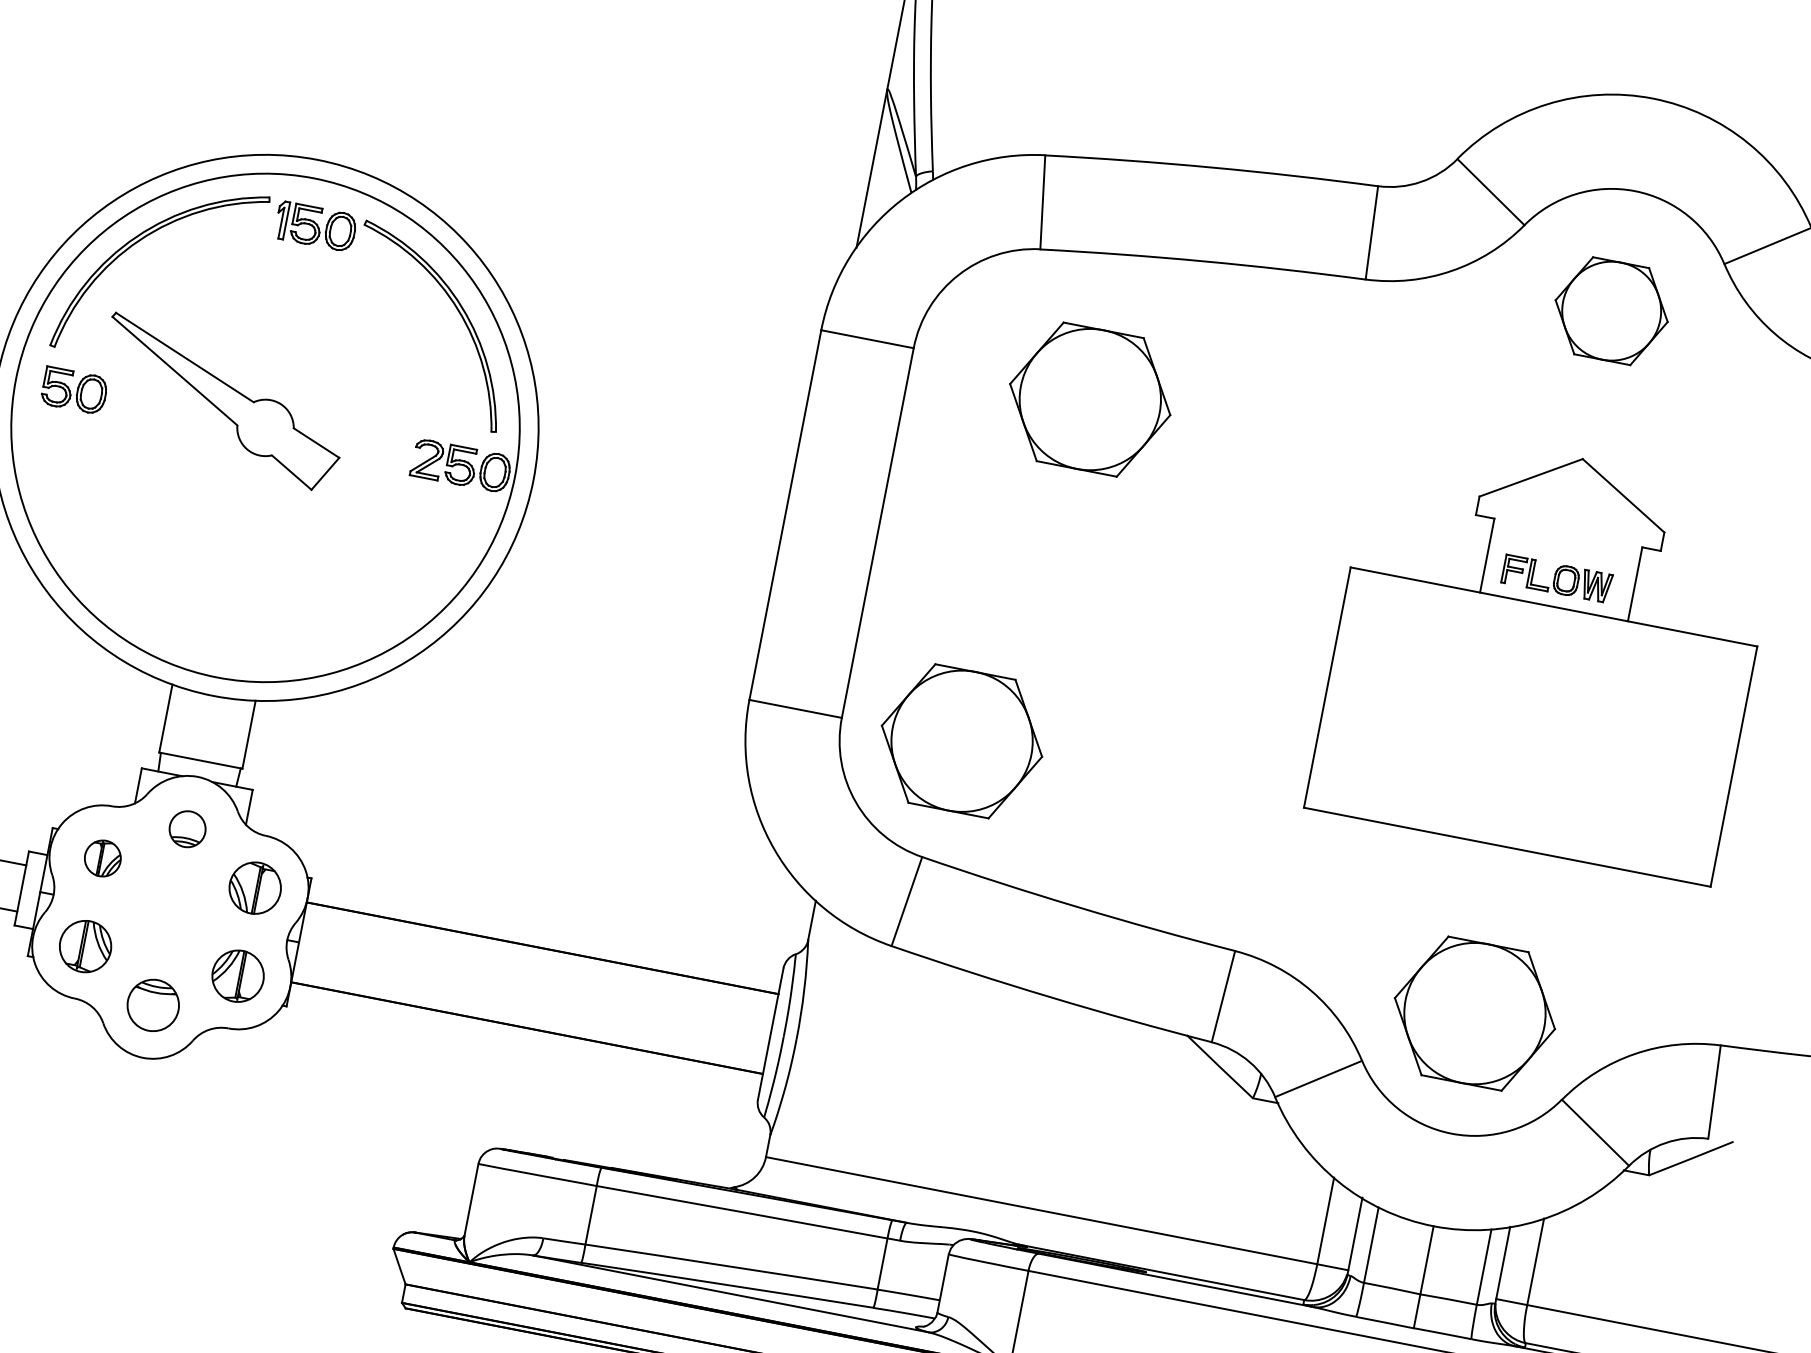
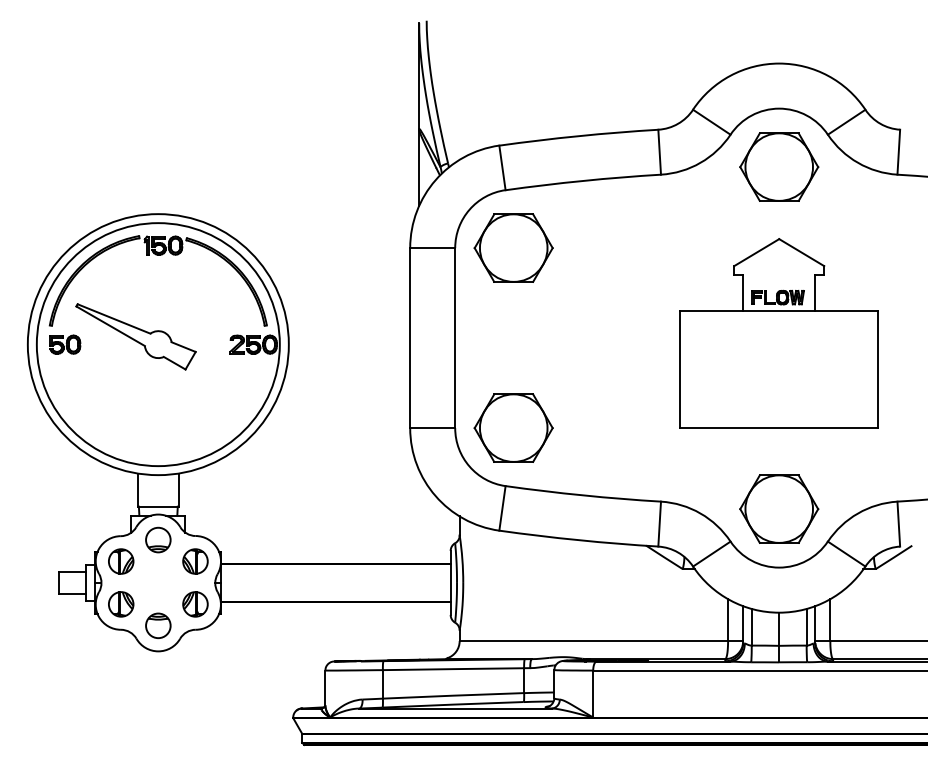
part: (1612, 310) -> (779, 166), size x1.43
part: (1090, 398) -> (513, 247), moved
part: (188, 828) -> (158, 539), size x1.43
part: (103, 858) -> (121, 561), size x1.43

